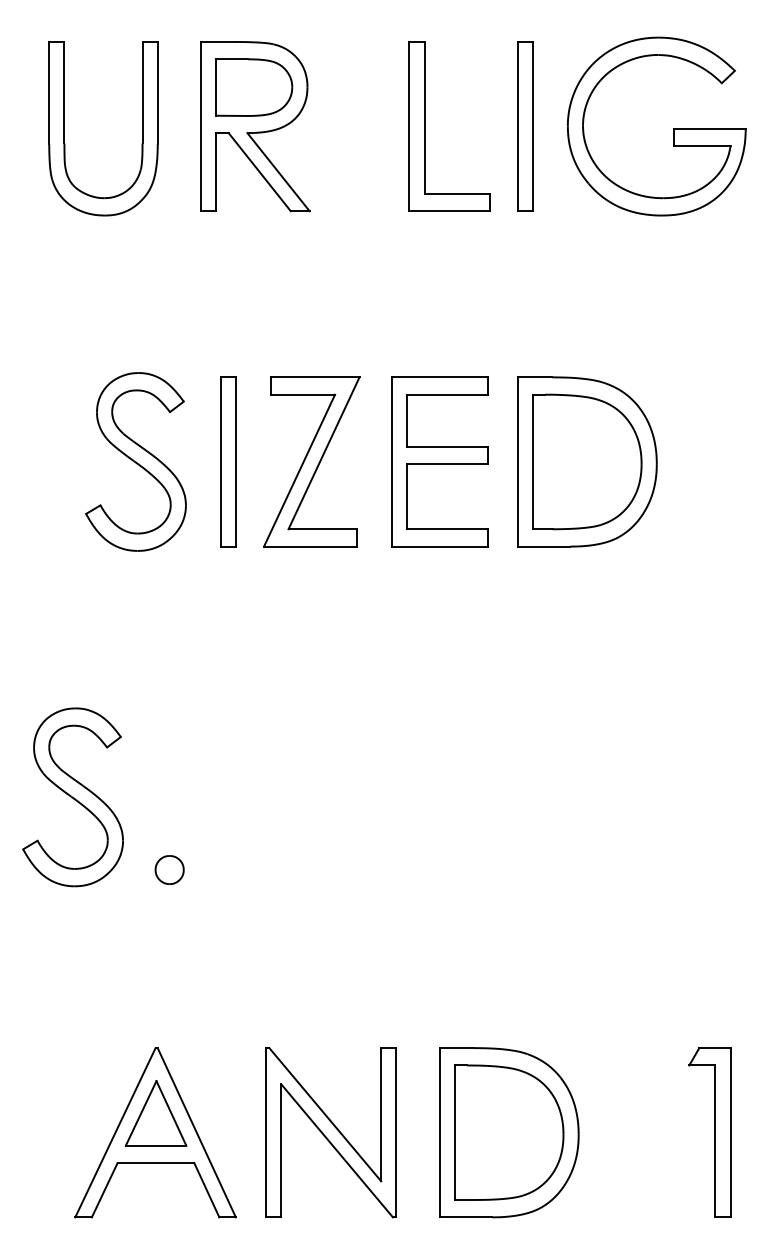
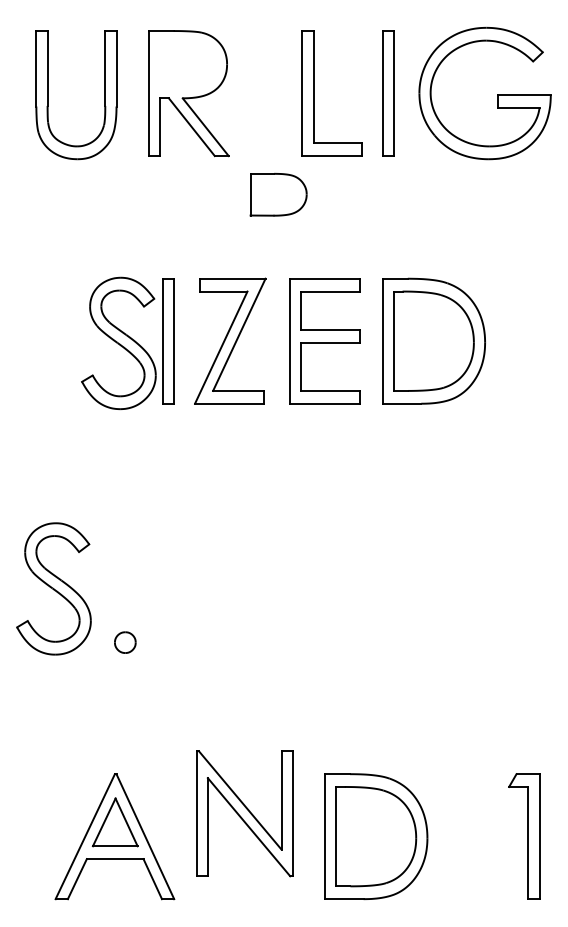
part: (254, 87) -> (278, 194), moved
part: (135, 461) -> (118, 343), moved
part: (330, 1132) -> (244, 813), moved

